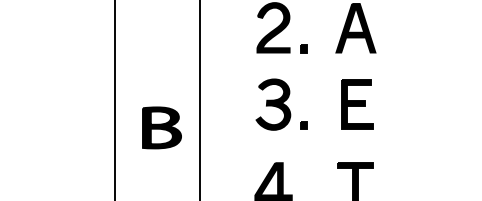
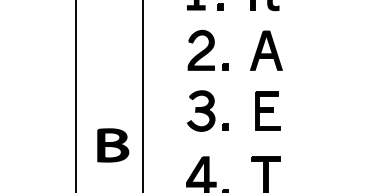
part: (162, 127) -> (113, 145), moved

